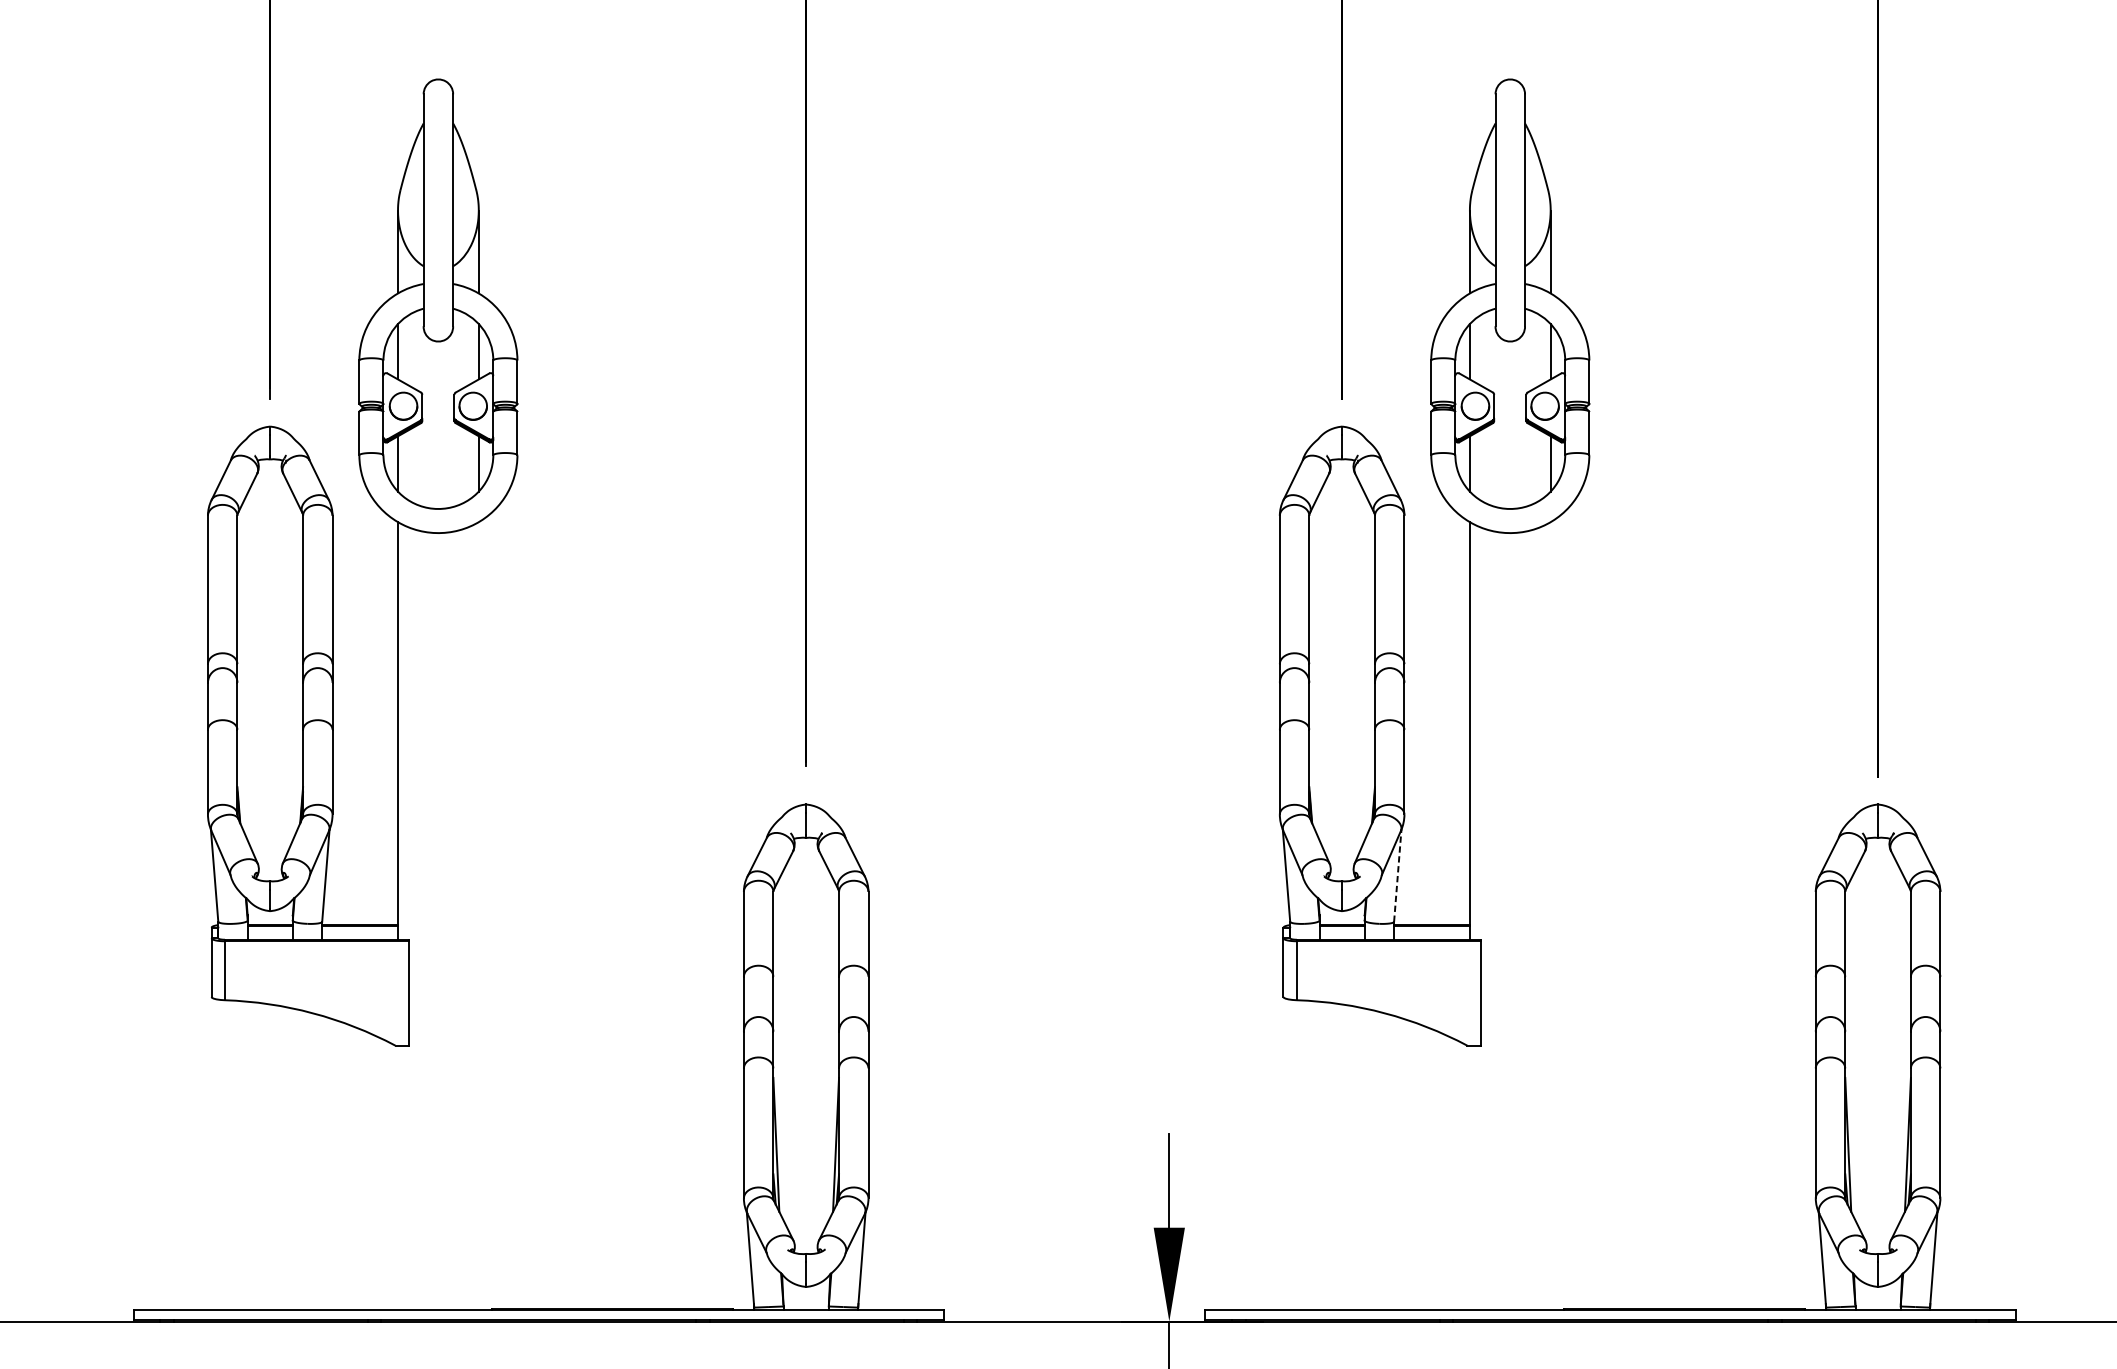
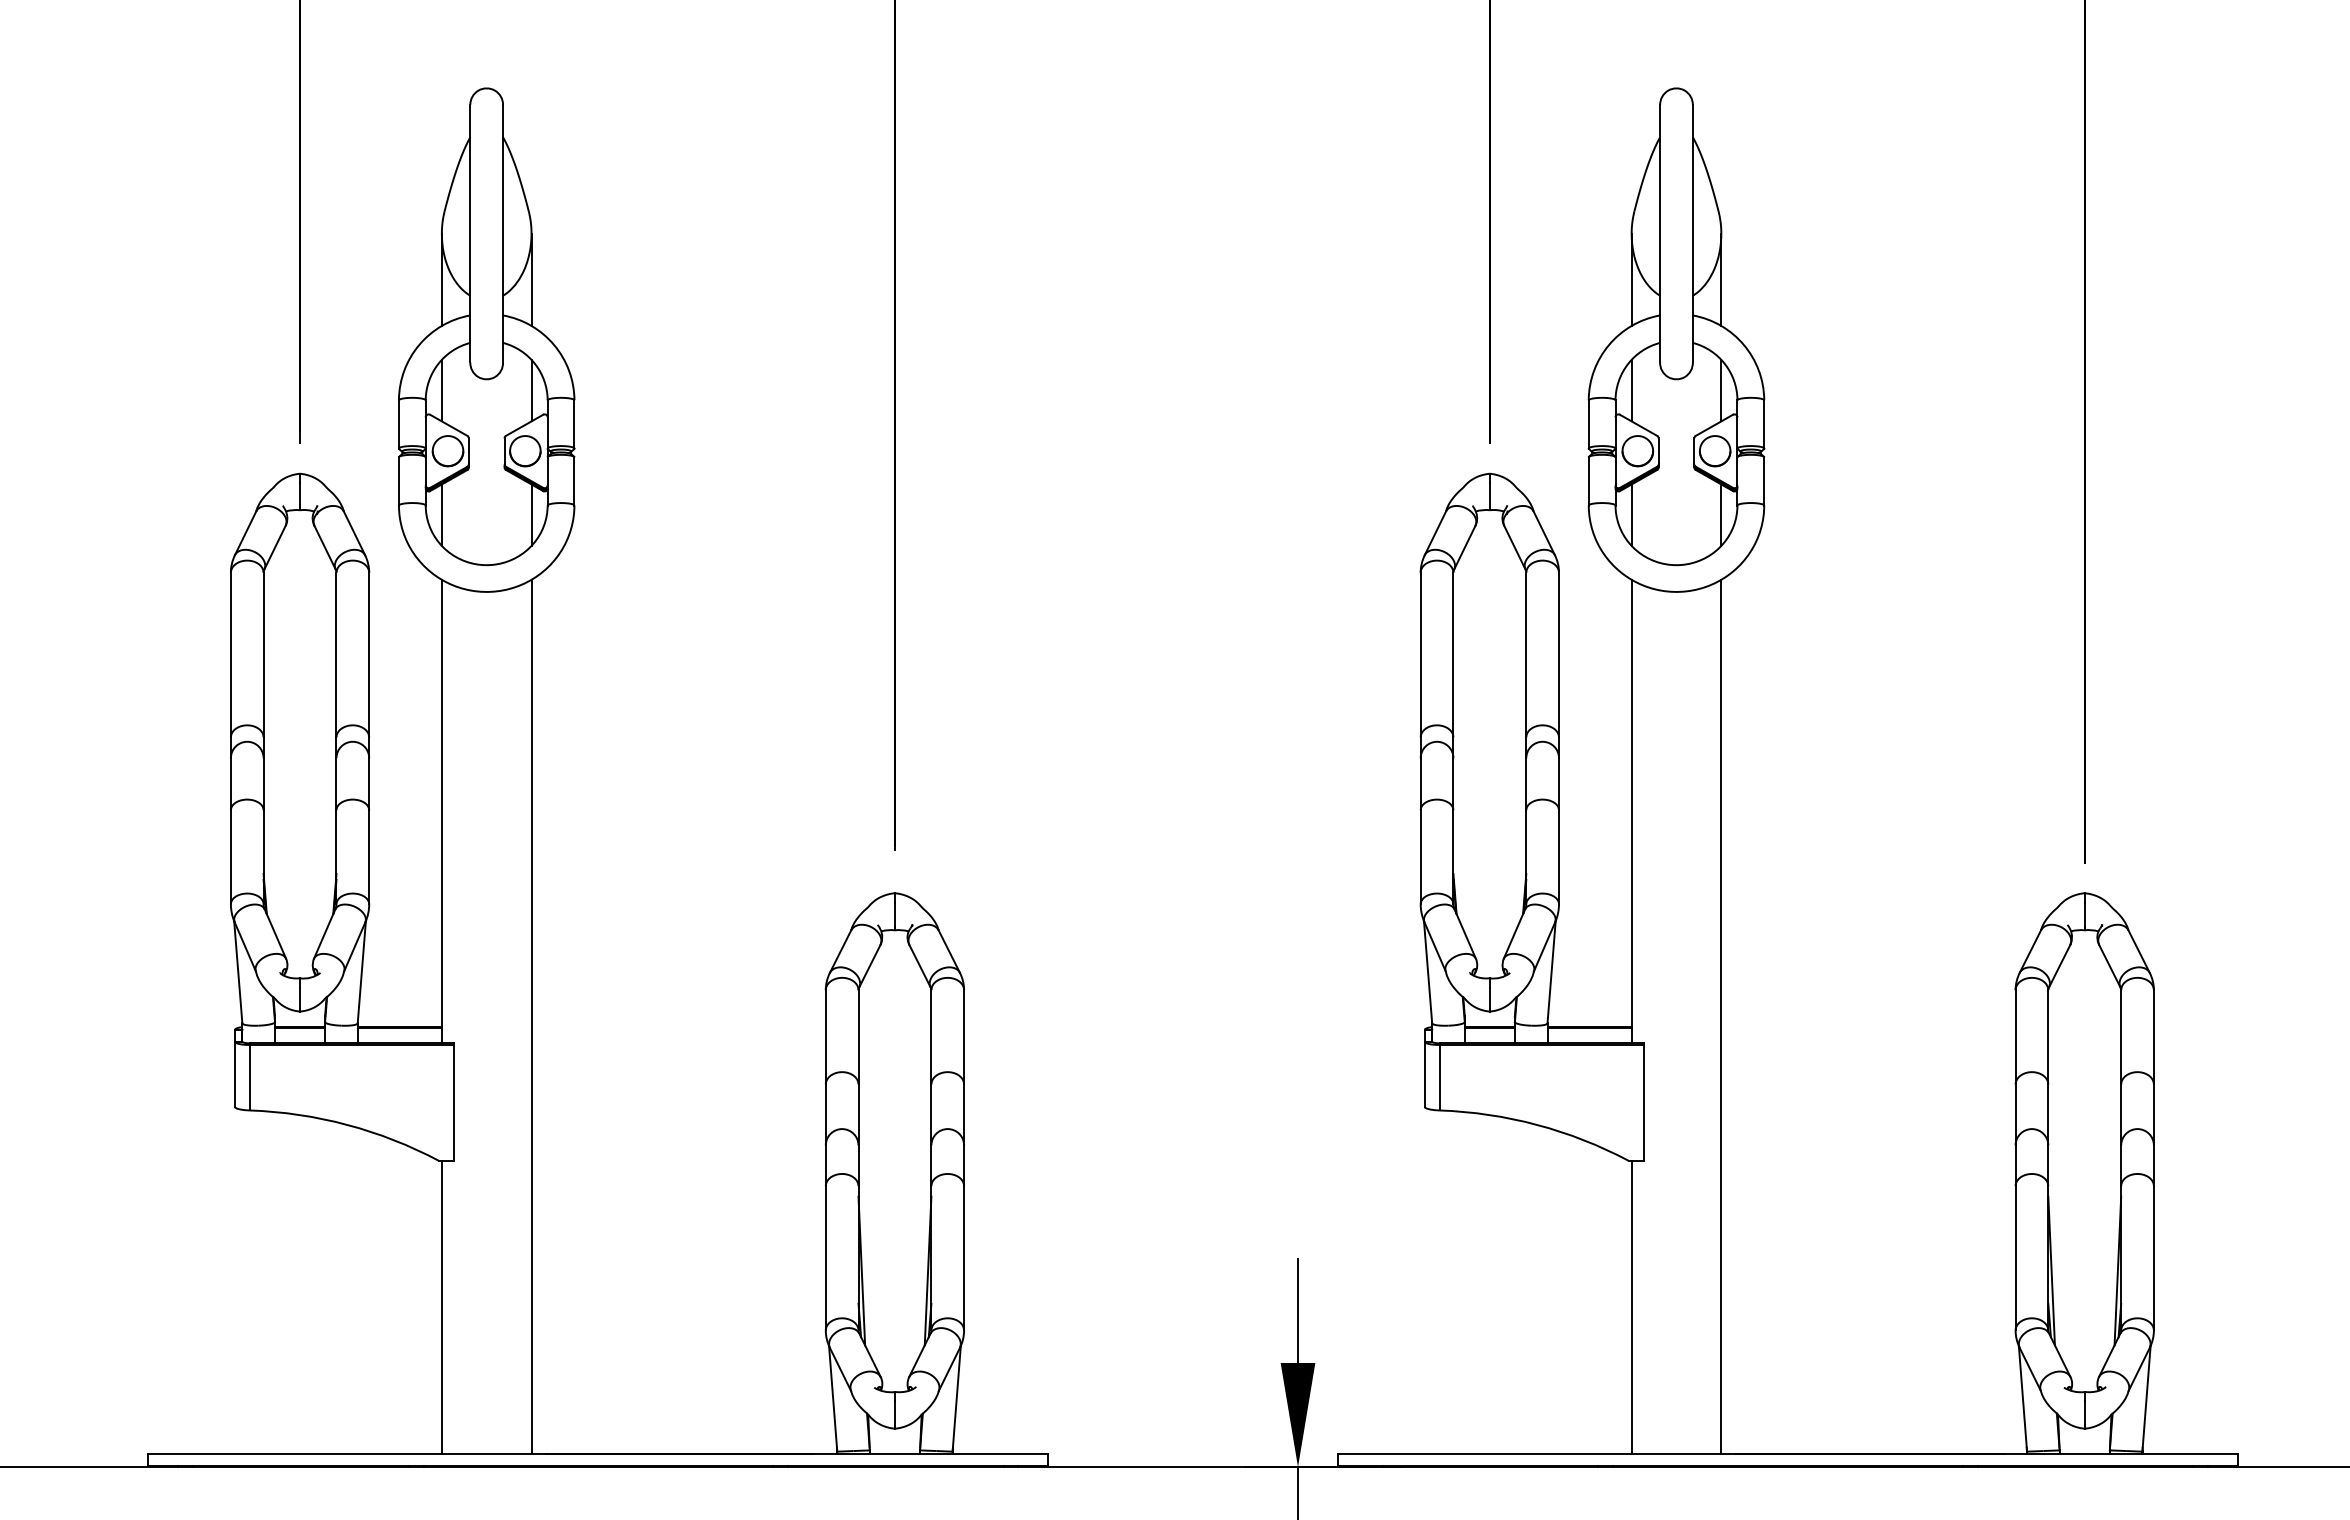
line: (1397, 875) -> (1551, 971), dashed -> solid
line: (478, 915) -> (531, 1016), added
line: (1550, 915) -> (1721, 1016), added
line: (397, 1177) -> (441, 1307), added
line: (1469, 1177) -> (1631, 1307), added

